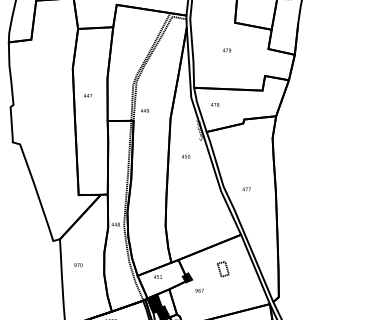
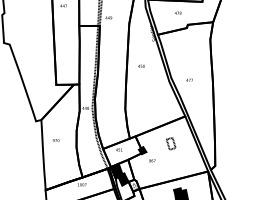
text: (215, 104) -> (178, 12), moved
text: (185, 156) -> (141, 66), moved

